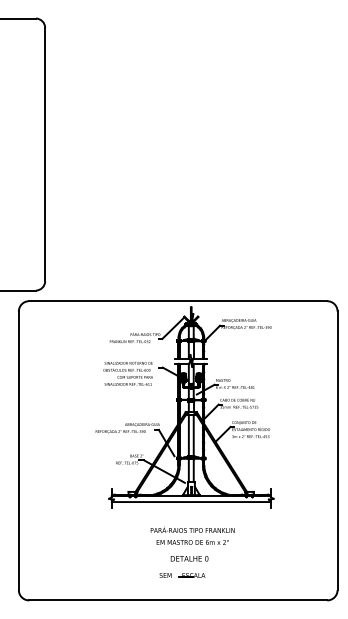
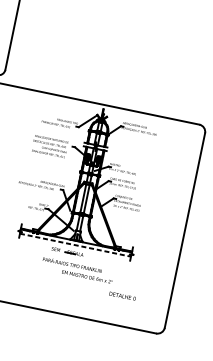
line: (191, 502) -> (75, 245), solid -> dashed
text: (192, 542) -> (87, 277), moved
text: (189, 558) -> (122, 296), moved
part: (182, 575) -> (67, 251), moved

